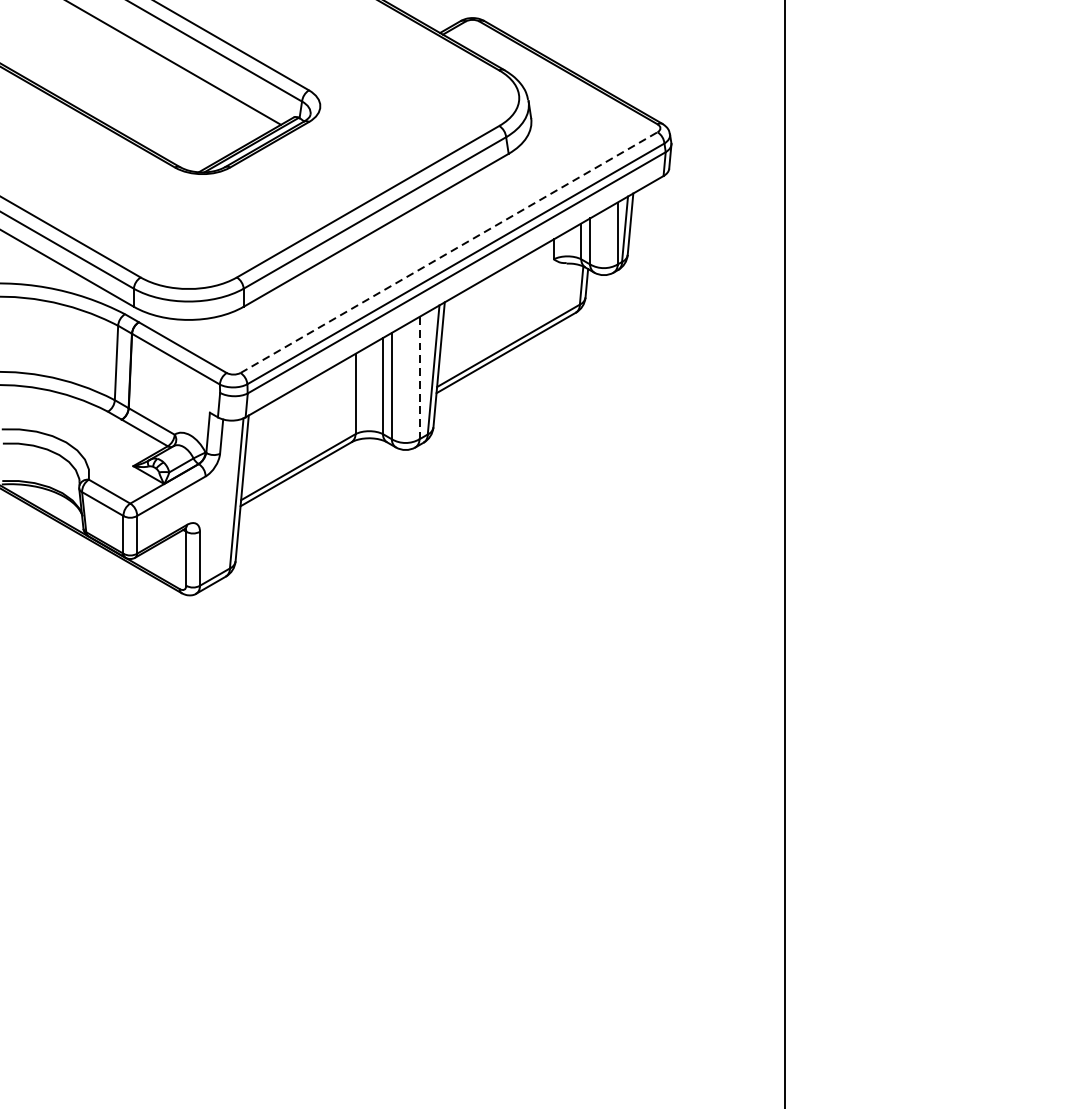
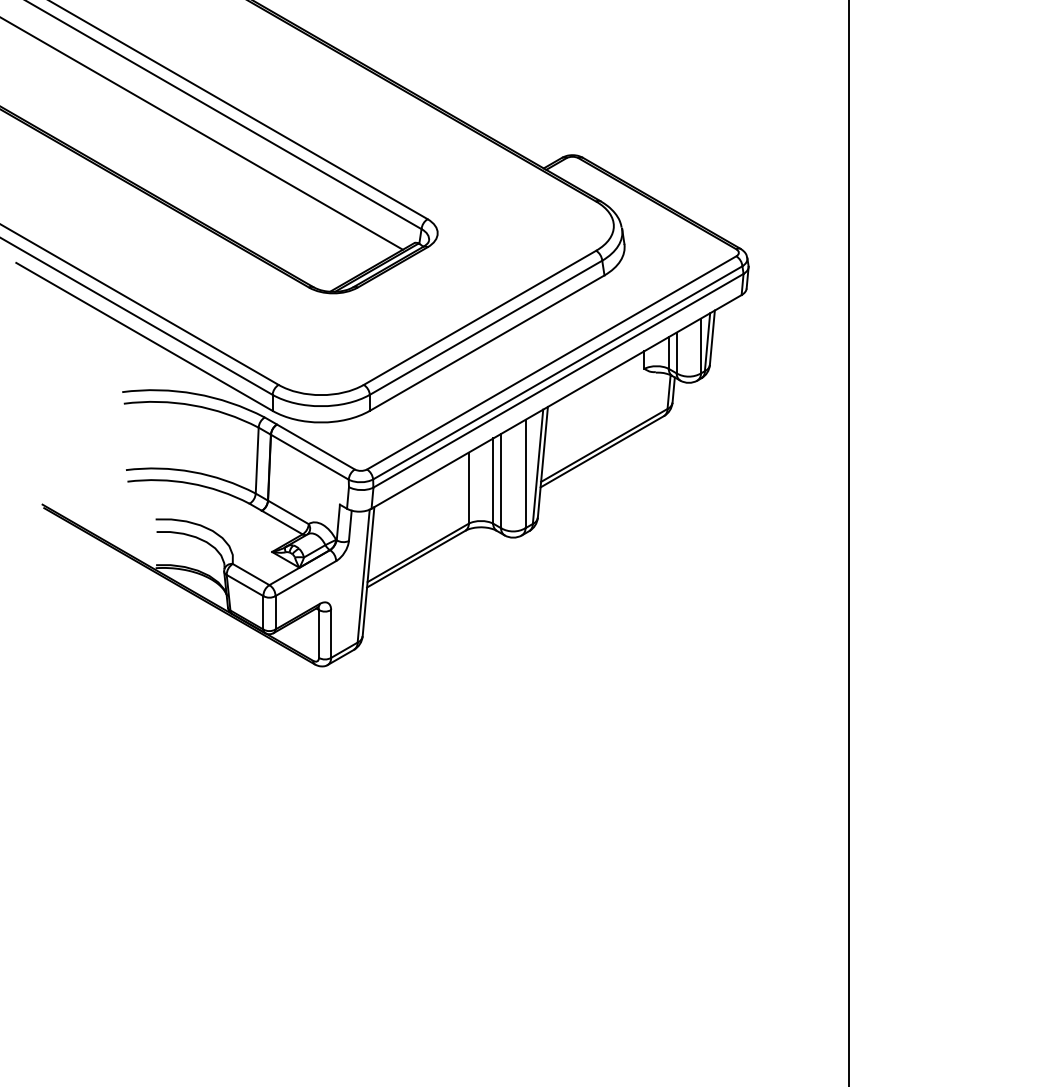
line: (449, 252) -> (552, 362), dashed -> solid
line: (419, 378) -> (525, 474), dashed -> solid

